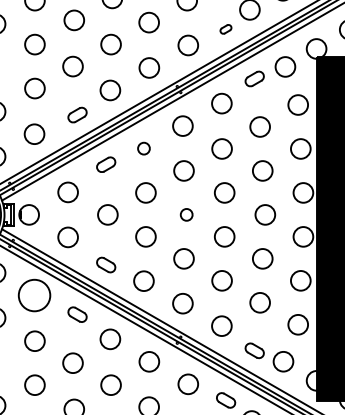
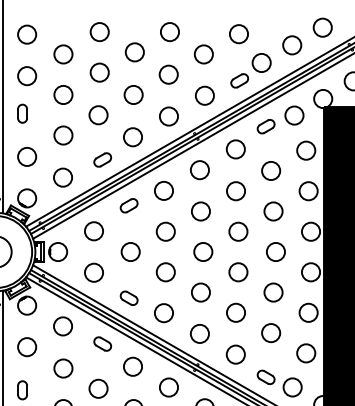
part: (225, 28) -> (239, 80), size x1.67
circle: (143, 148) -> (163, 190), size x1.67
circle: (186, 214) -> (203, 251), size x1.67
circle: (35, 295) -> (63, 326), size x0.62

